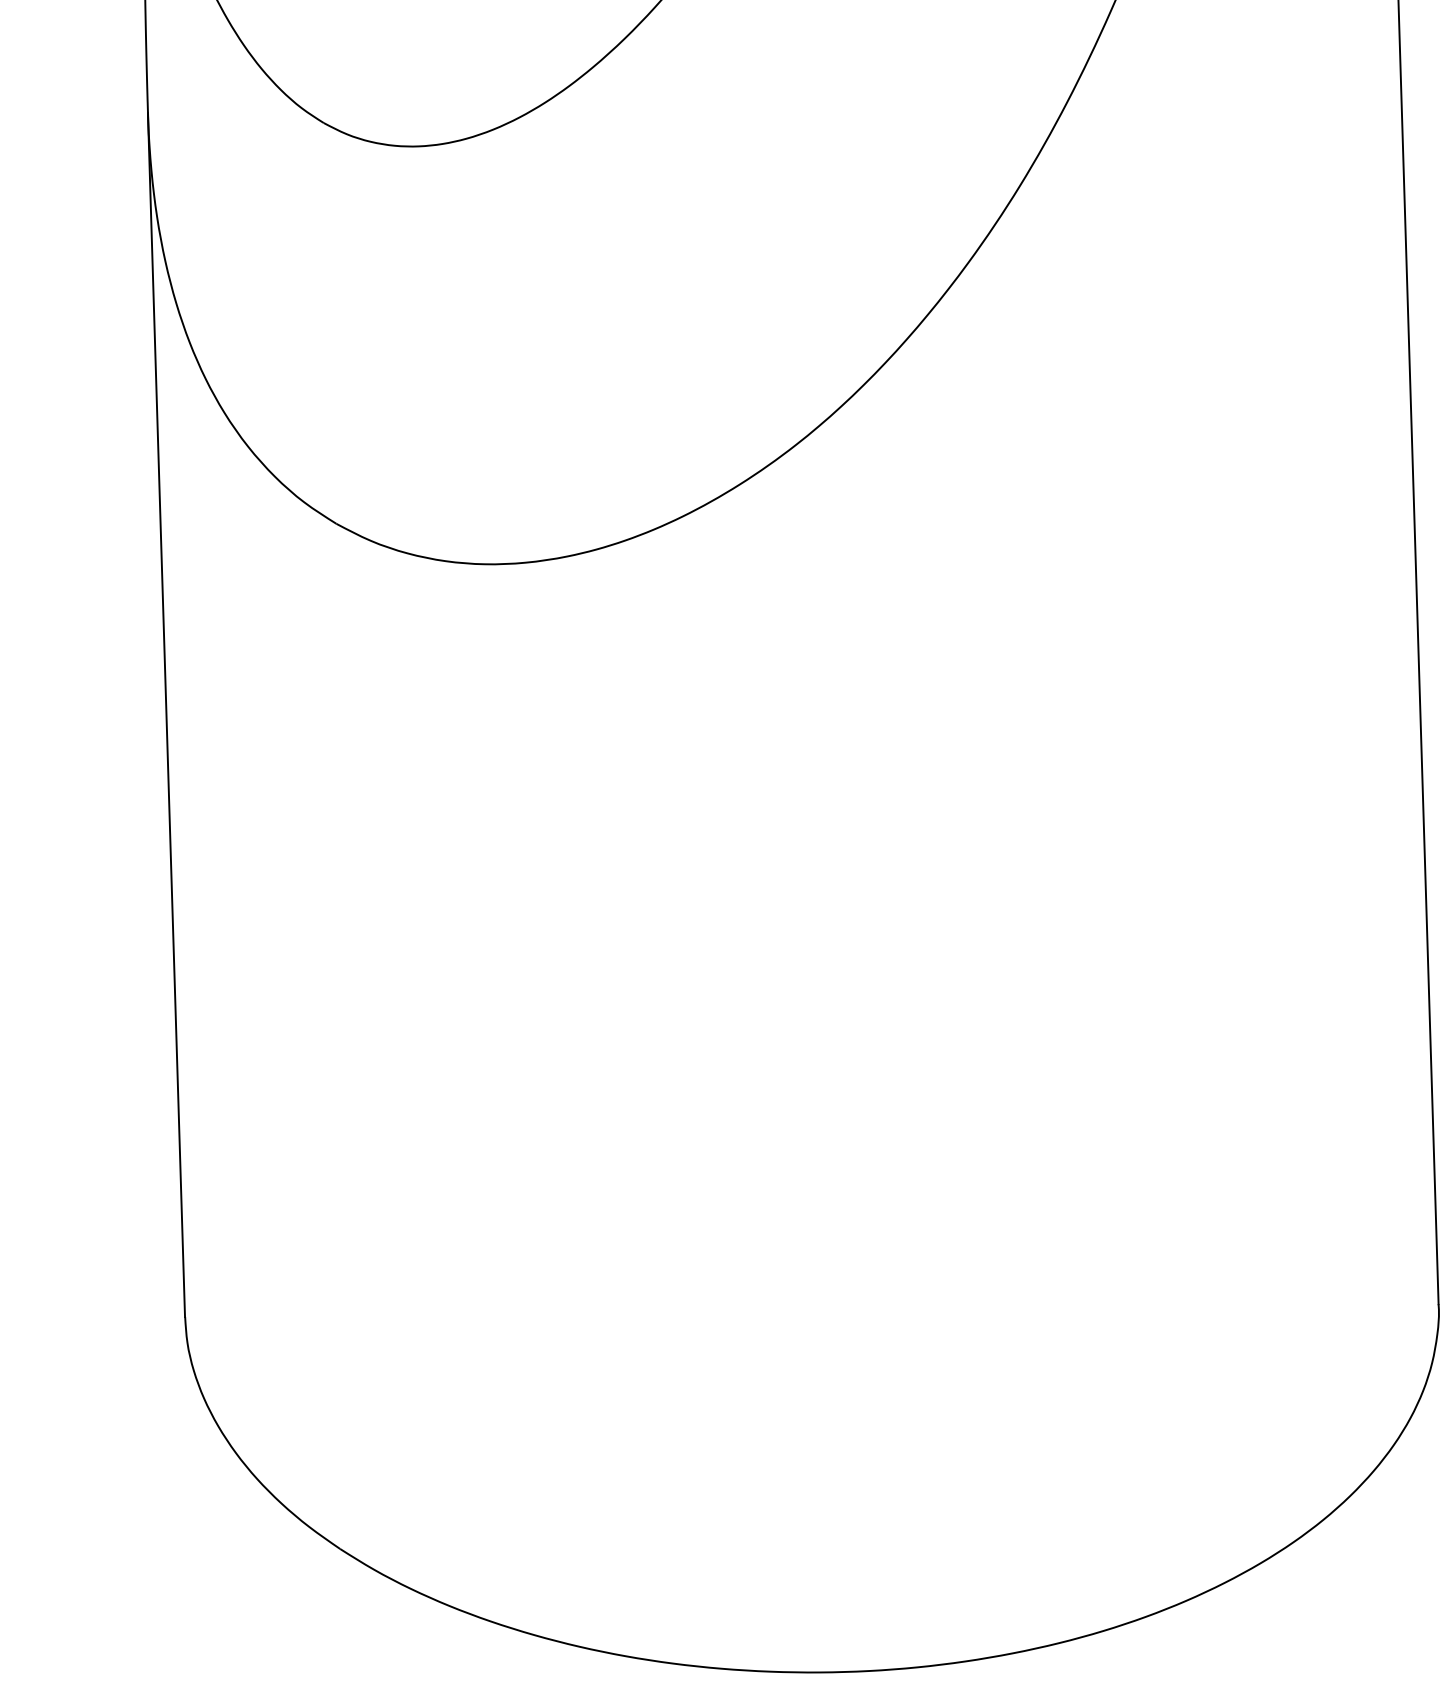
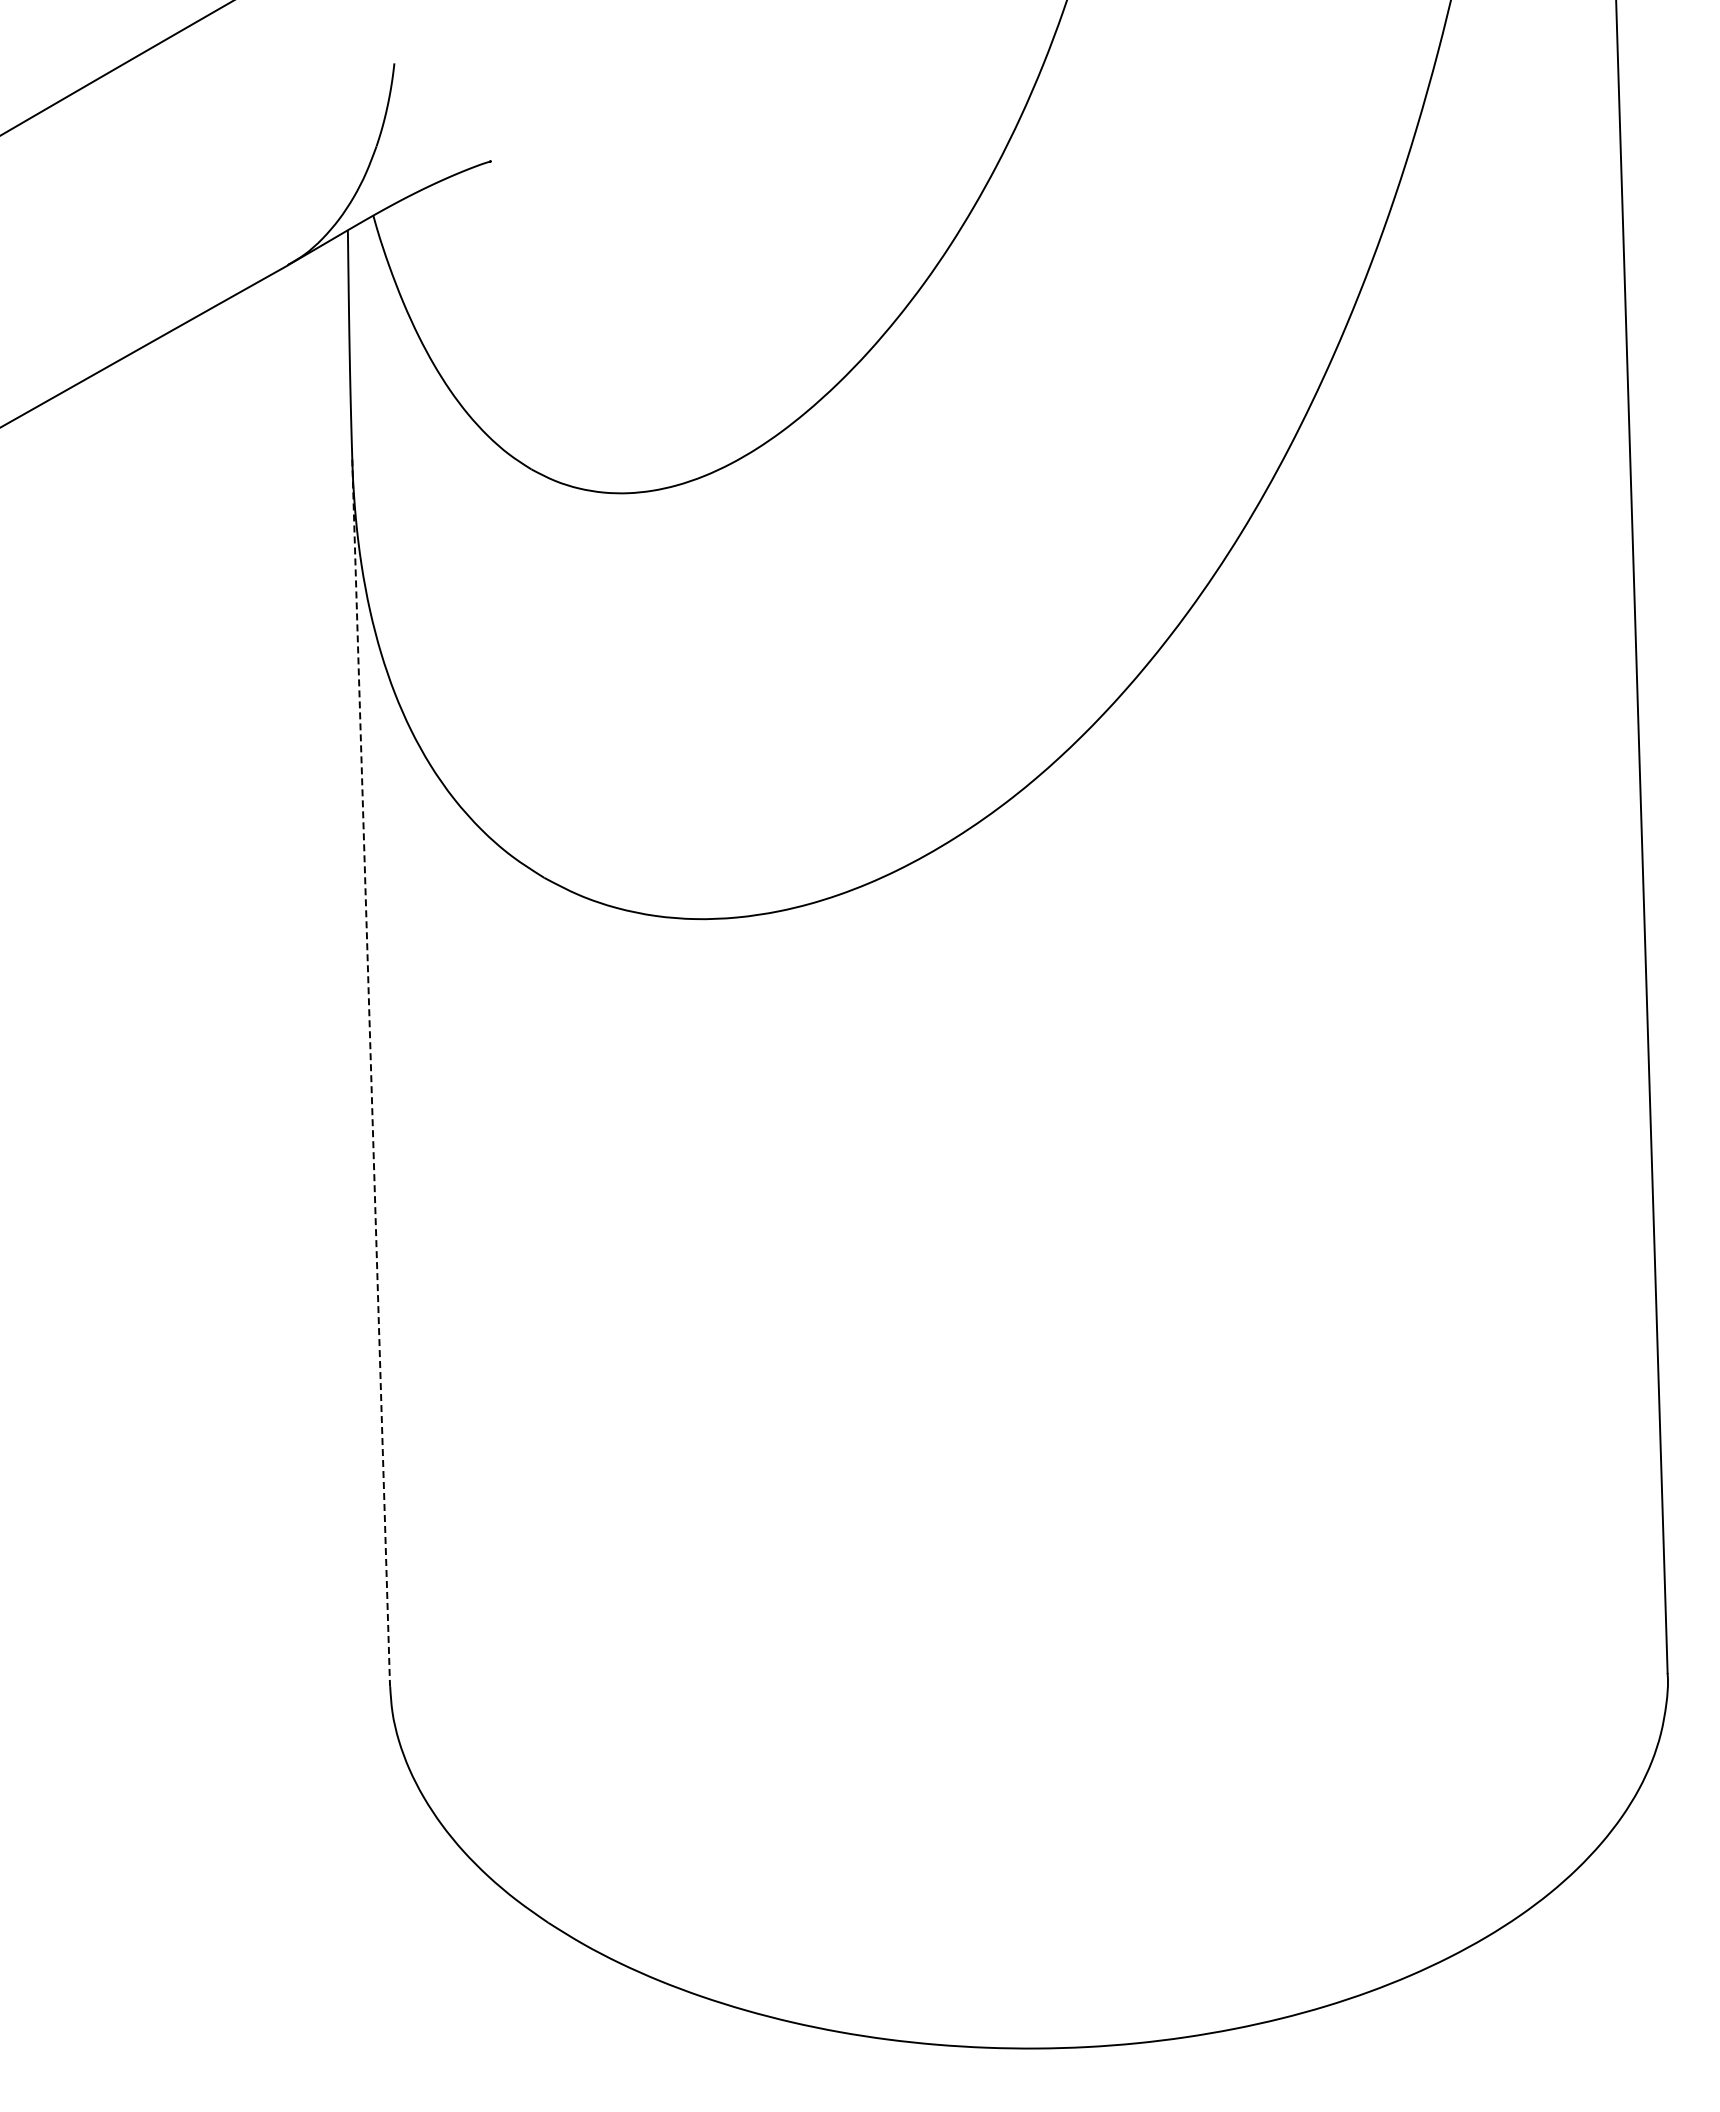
line: (166, 714) -> (371, 1072), solid -> dashed

